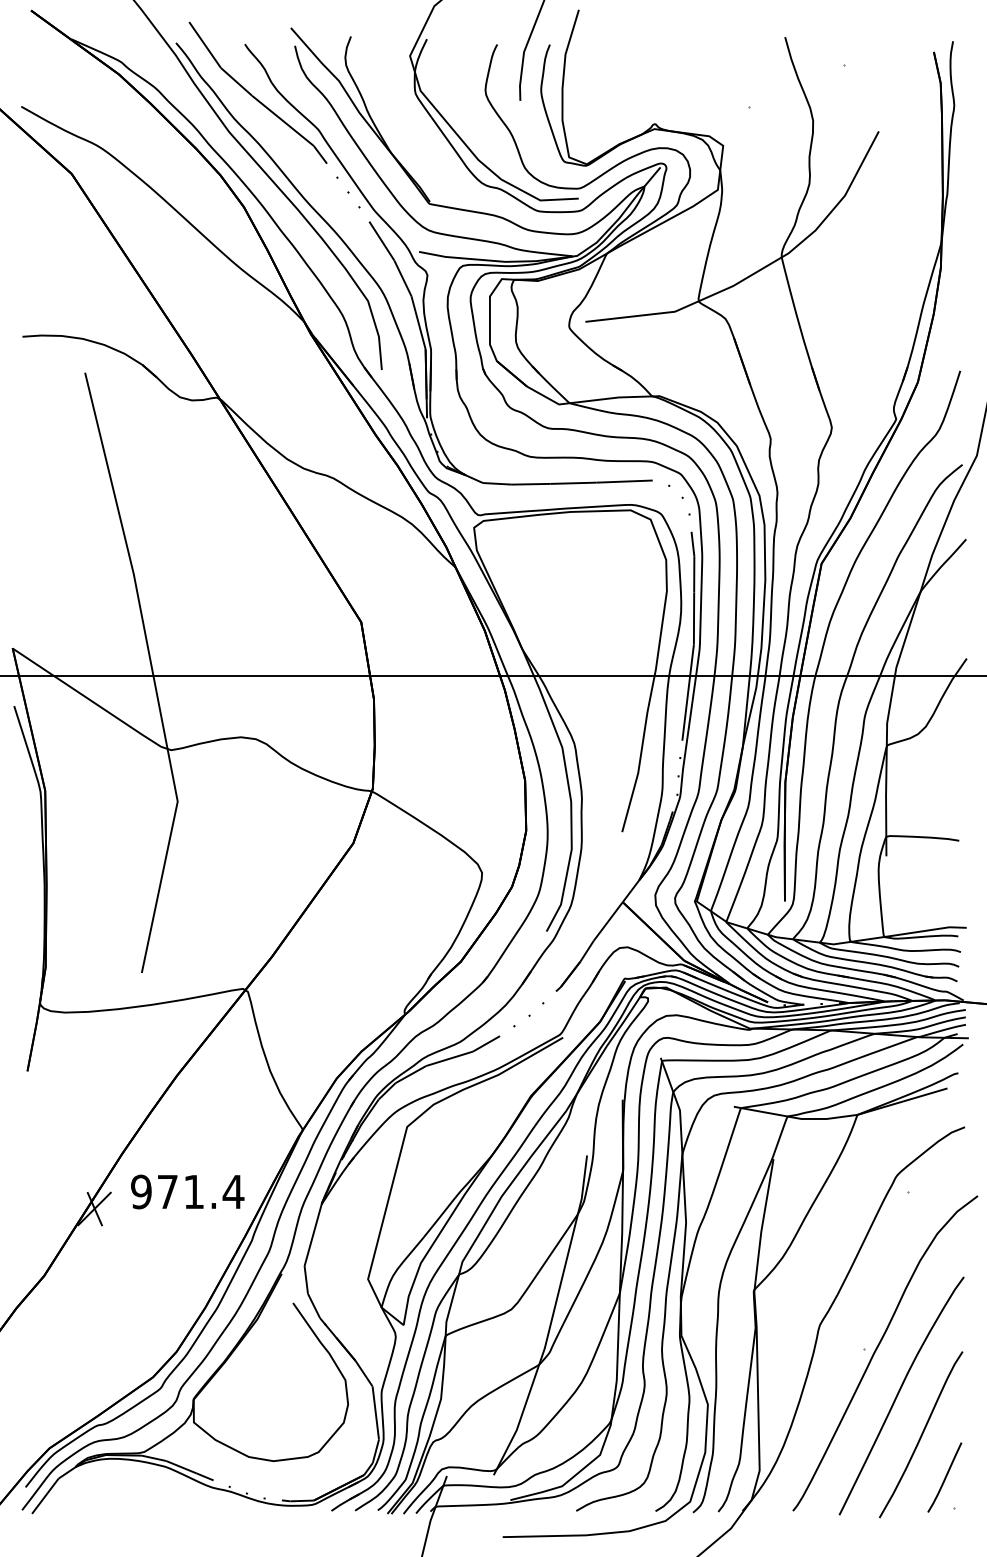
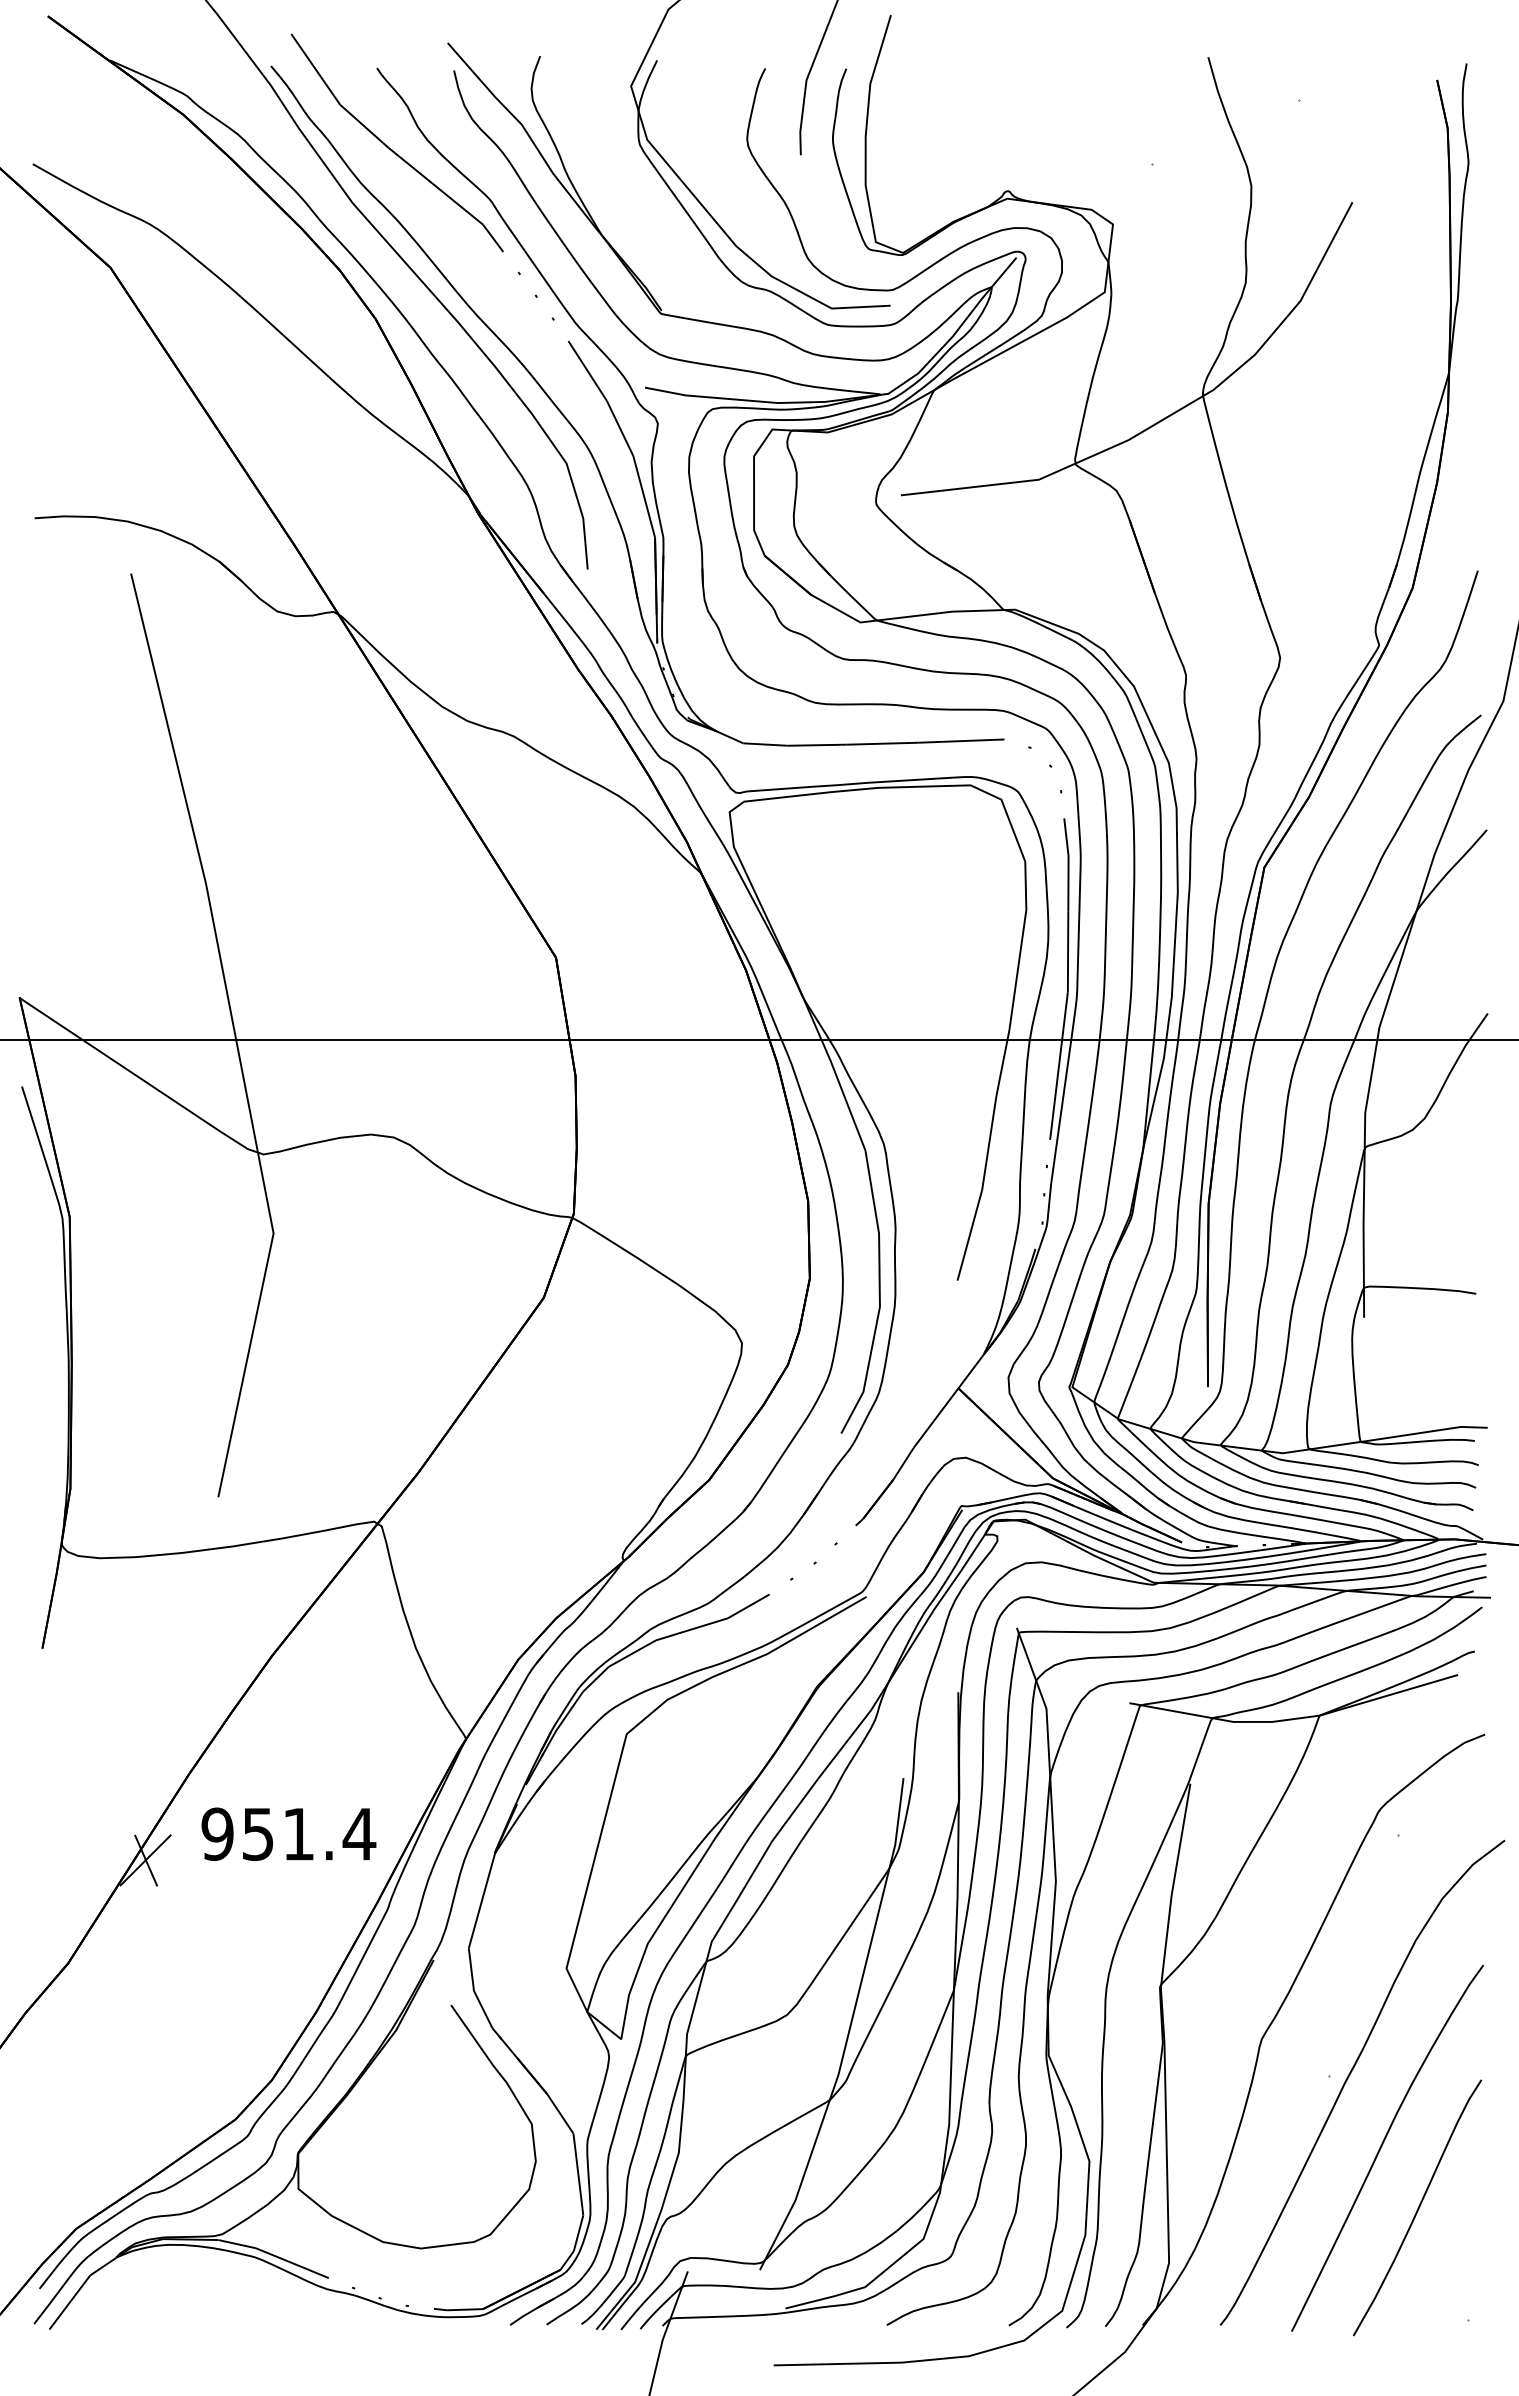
text: (167, 1192) -> (257, 1835), 971.4 -> 951.4
curve: (944, 1477) -> (1453, 2273), removed

